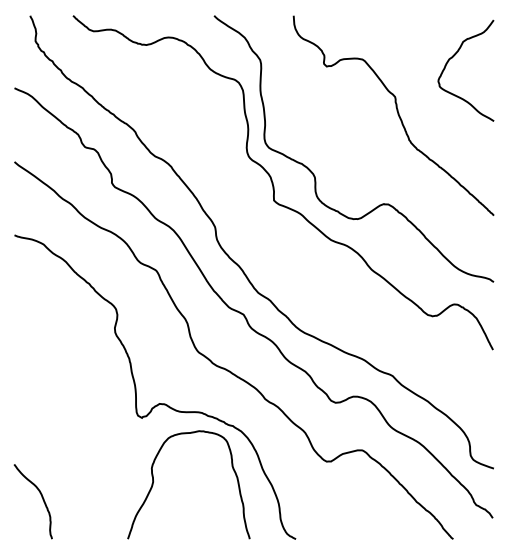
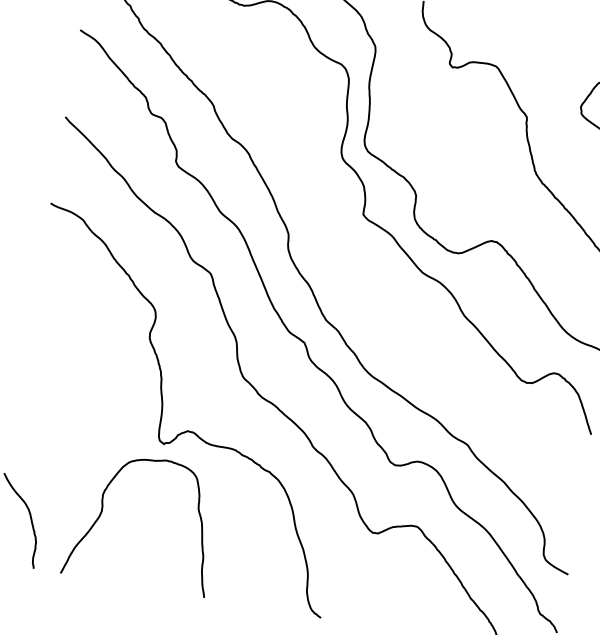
curve: (154, 481) -> (103, 510), moved

